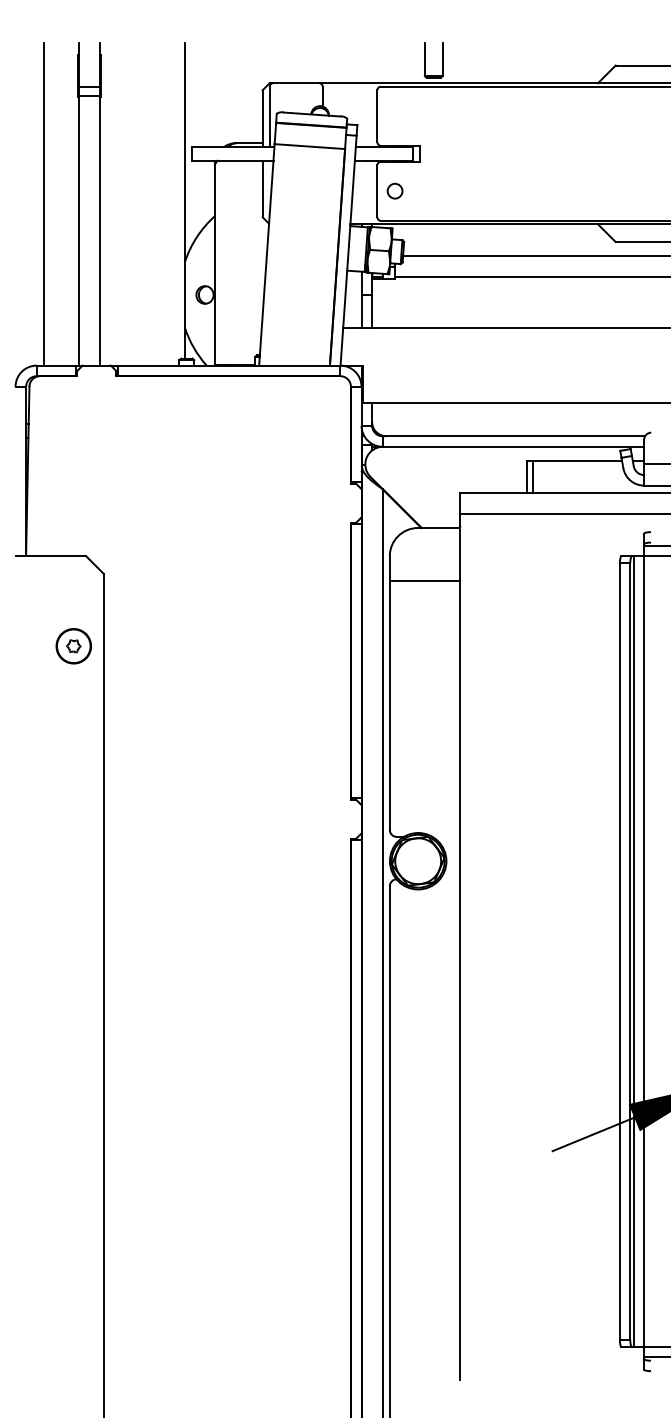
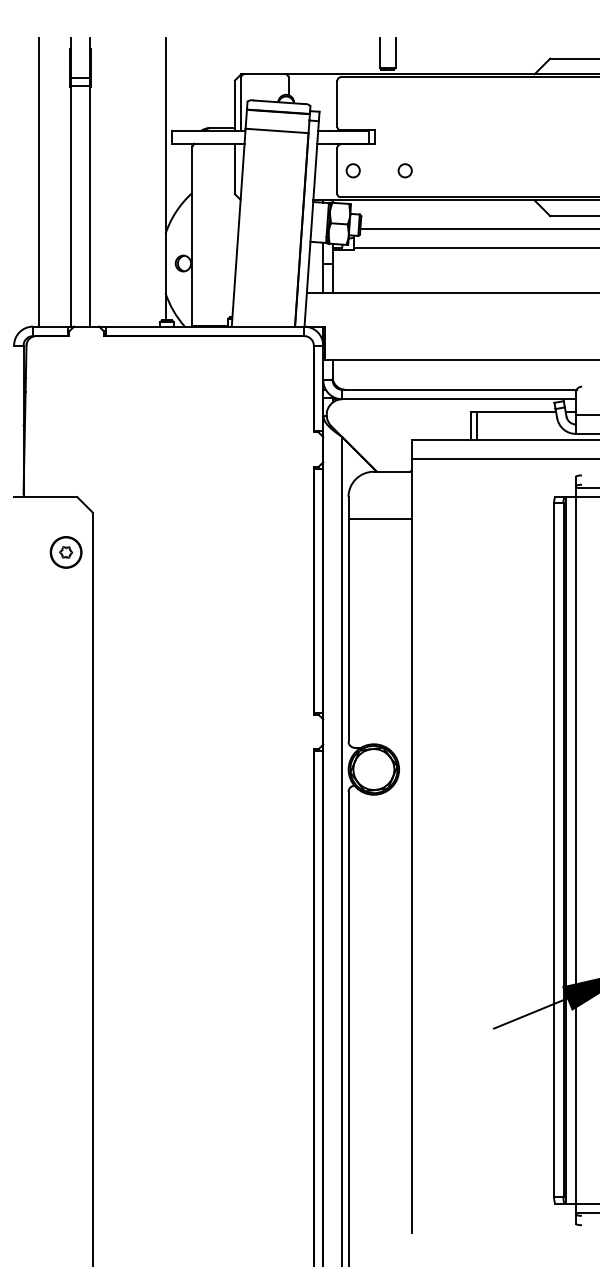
circle: (452, 190) -> (404, 170), added
part: (73, 646) -> (65, 552), moved

